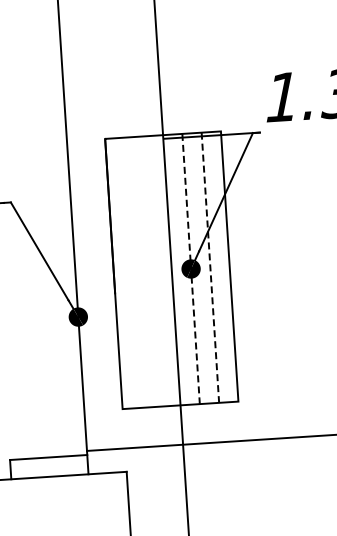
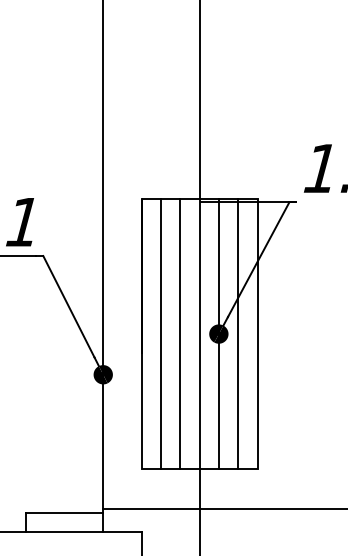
line: (210, 268) -> (238, 334), dashed -> solid
line: (190, 269) -> (218, 334), dashed -> solid
line: (152, 270) -> (180, 333), added
line: (132, 272) -> (160, 333), added

